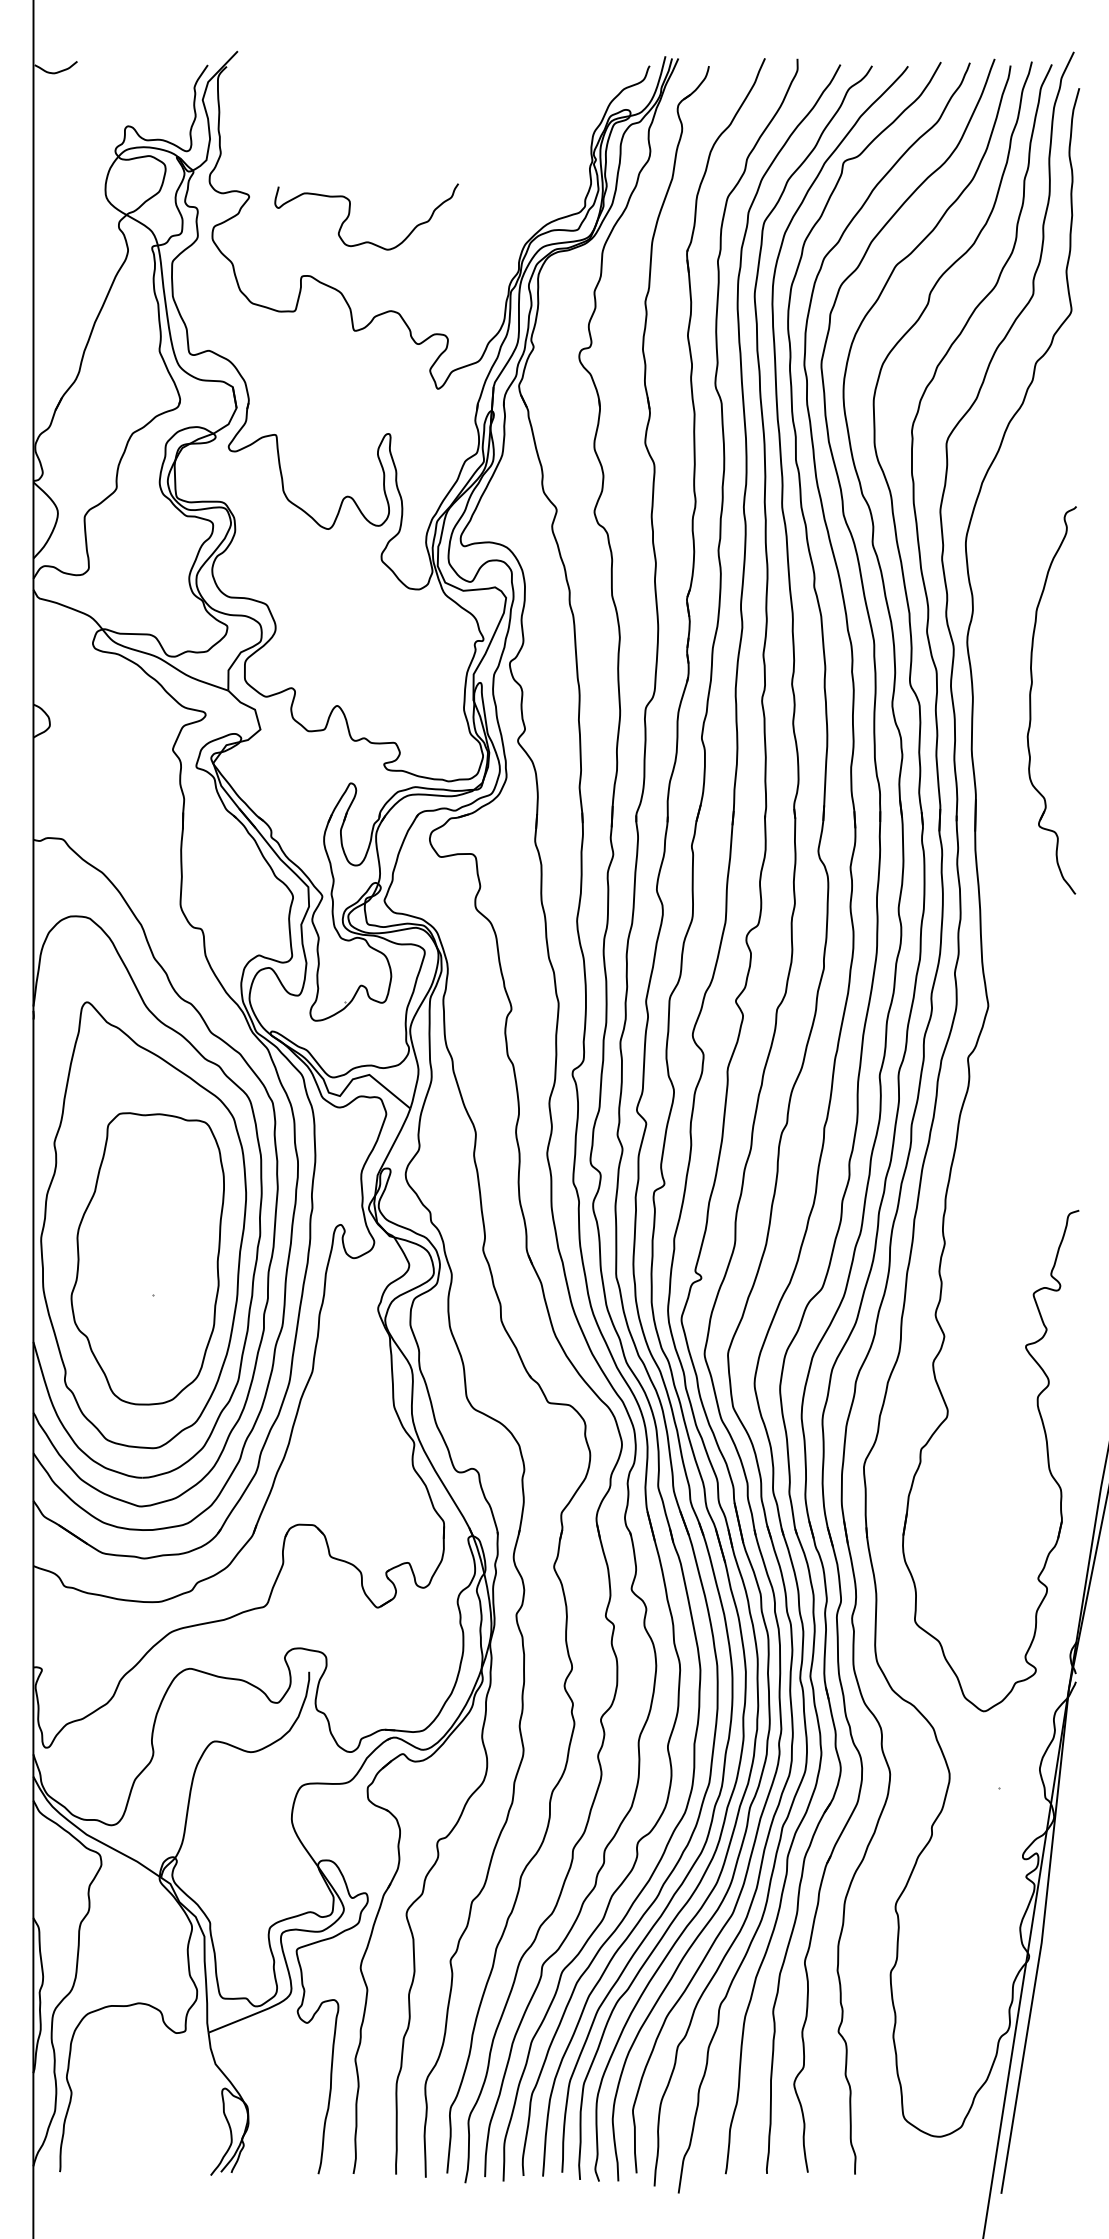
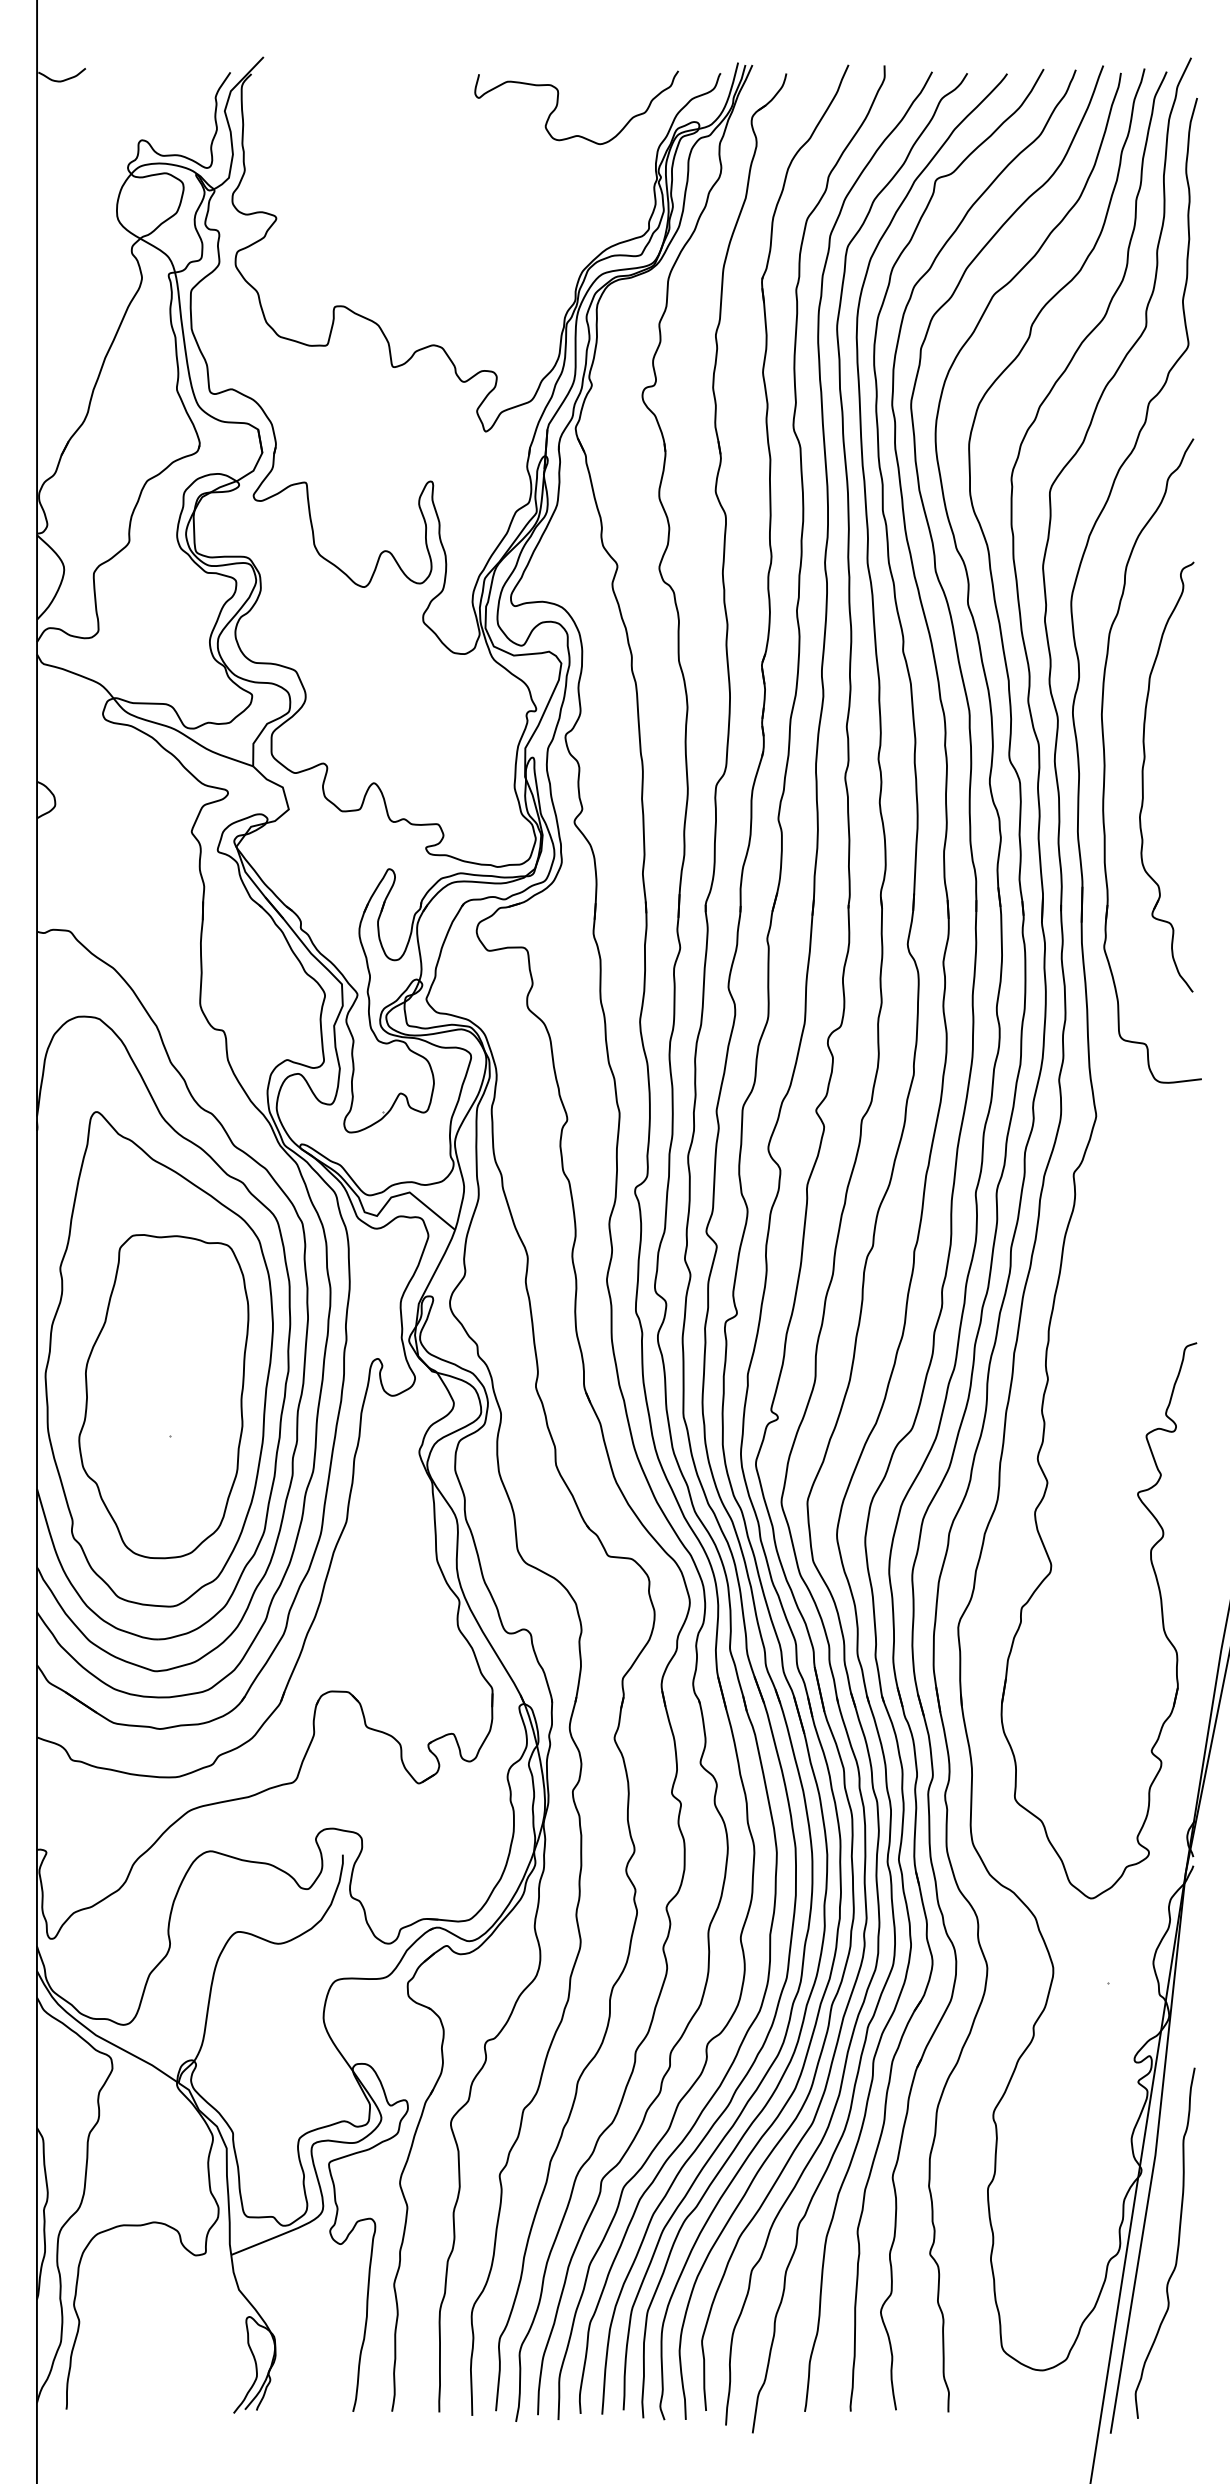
curve: (350, 213) -> (558, 104), moved
part: (996, 685) -> (1105, 760), added
curve: (1061, 2021) -> (1177, 2242), added

